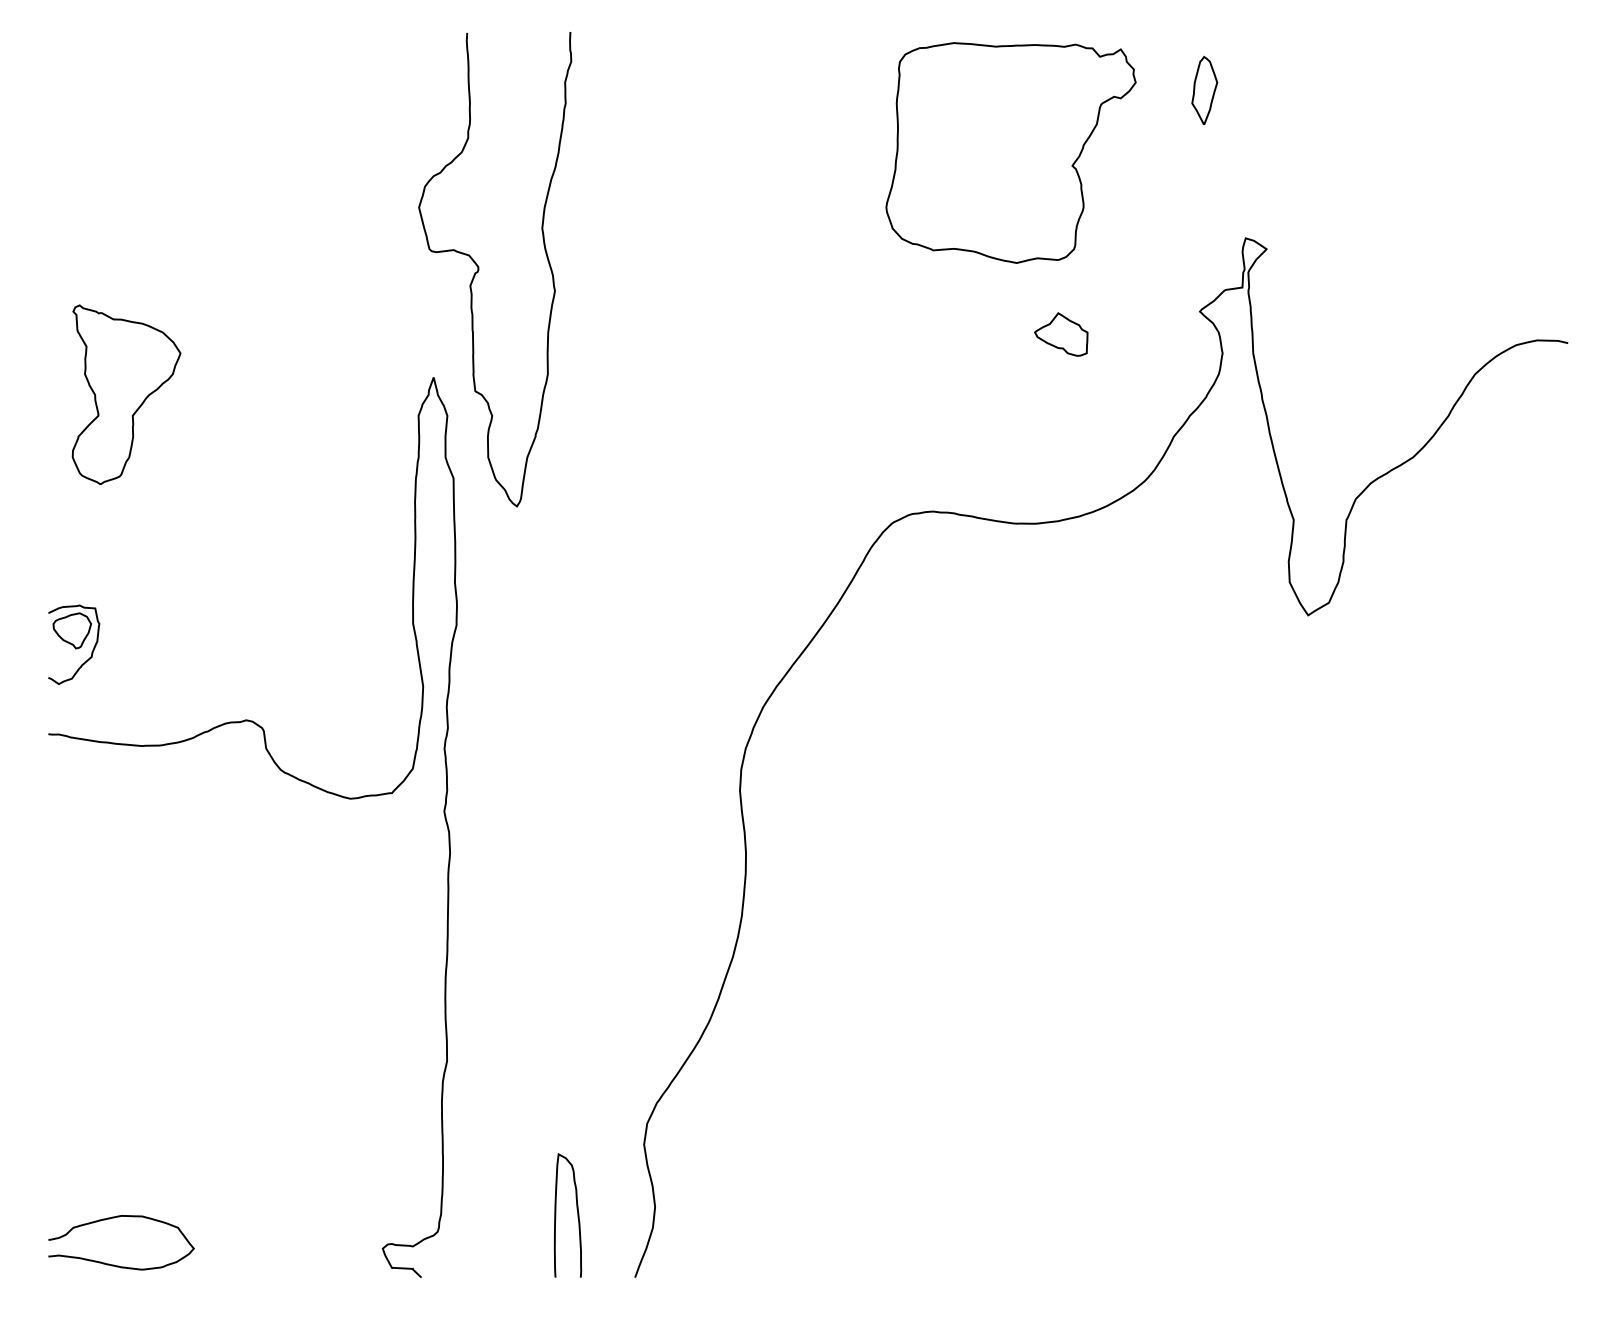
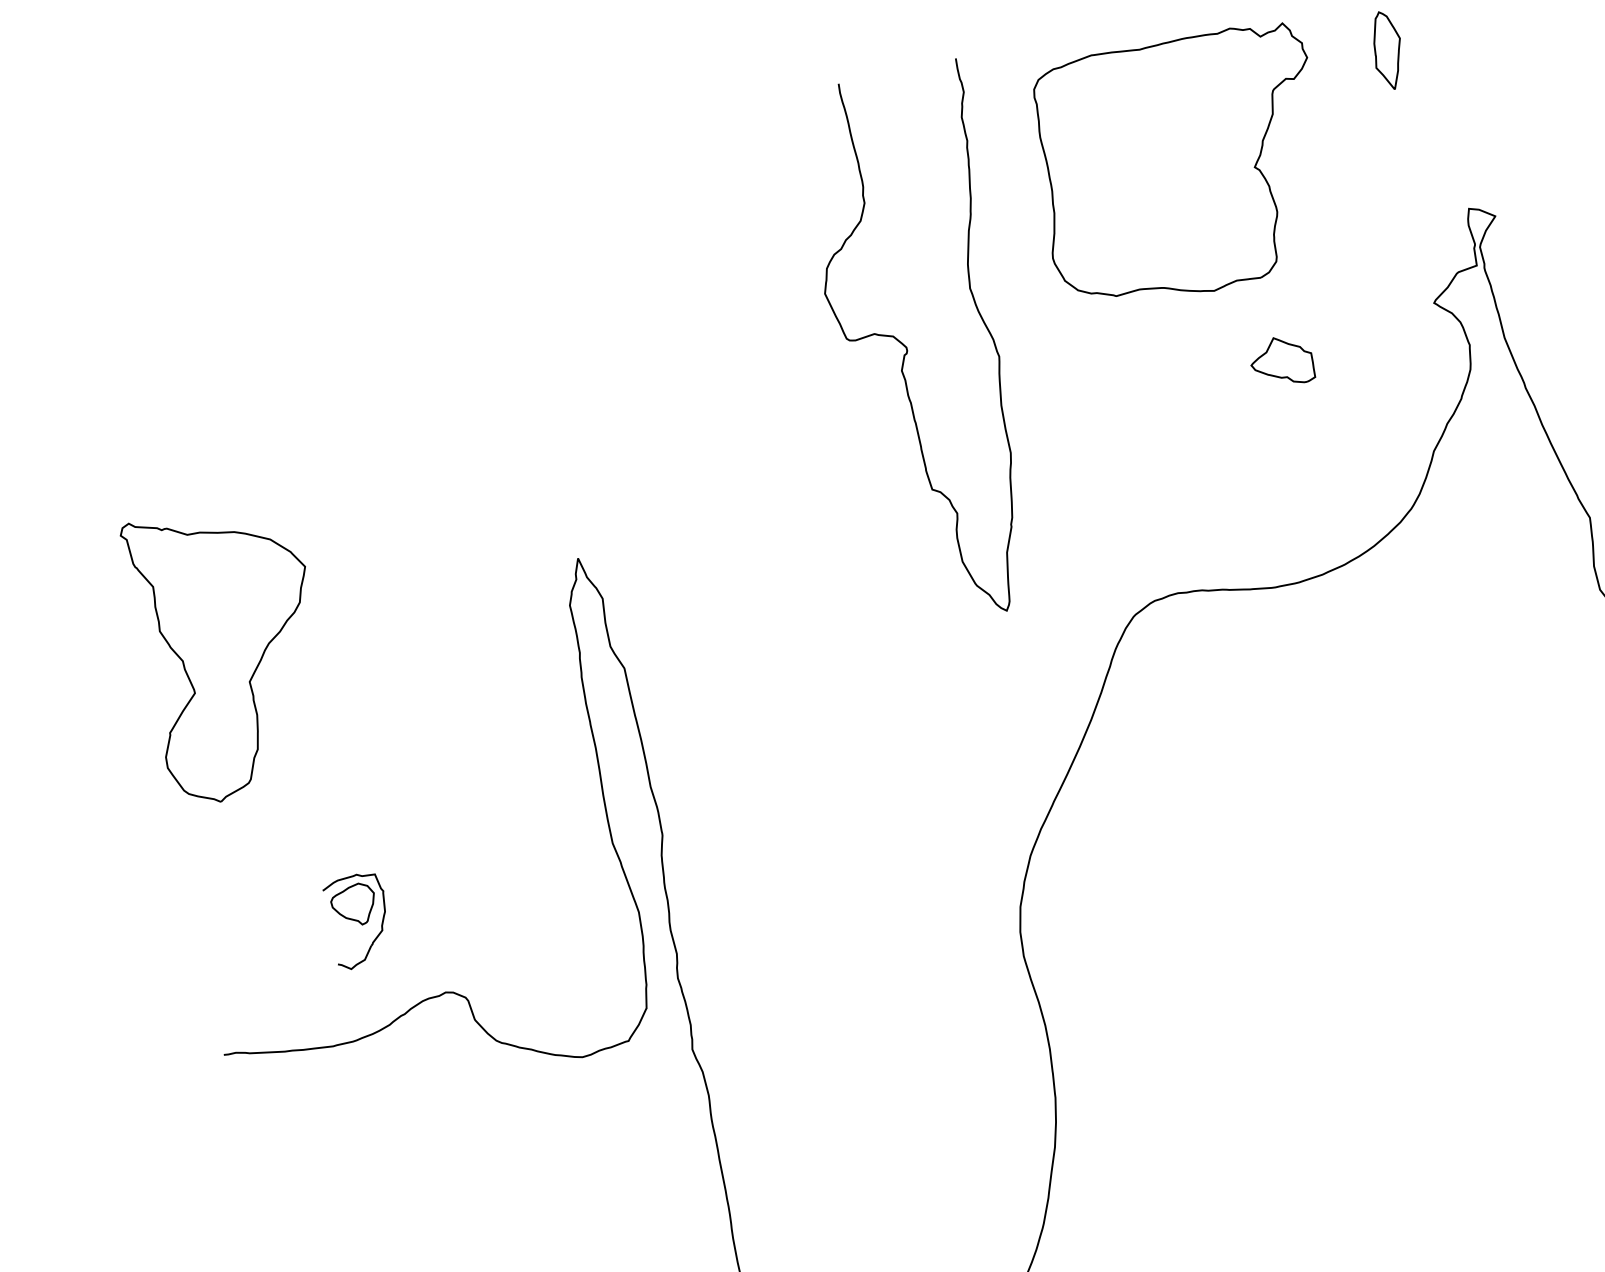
curve: (479, 269) -> (908, 350), moved
part: (126, 394) -> (232, 650), size x1.4
part: (74, 644) -> (359, 920), moved

